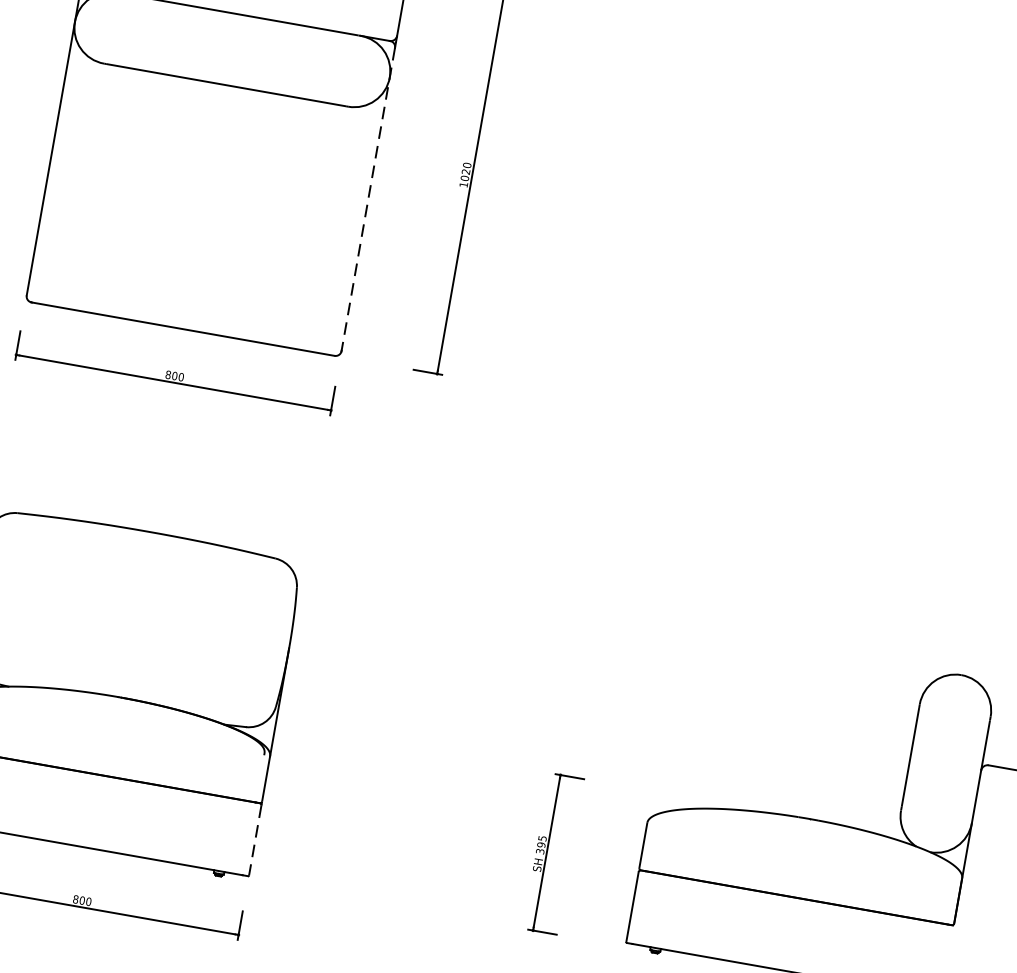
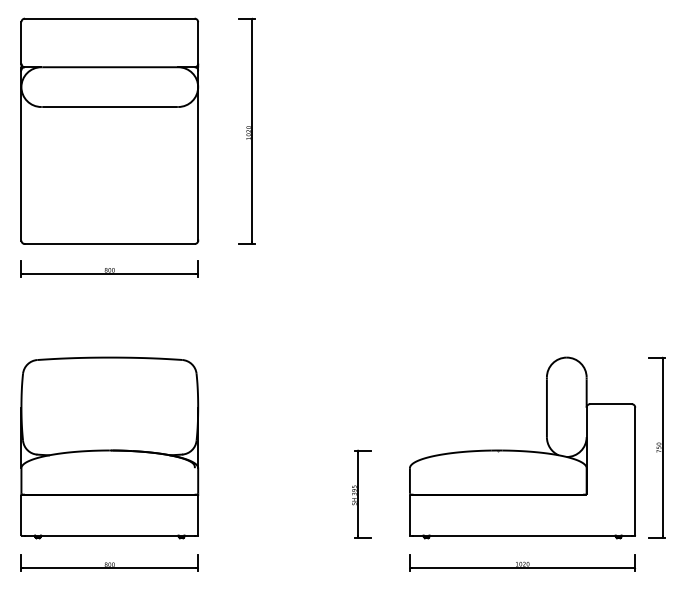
line: (368, 201) -> (198, 156), dashed -> solid
line: (255, 840) -> (198, 515), dashed -> solid

